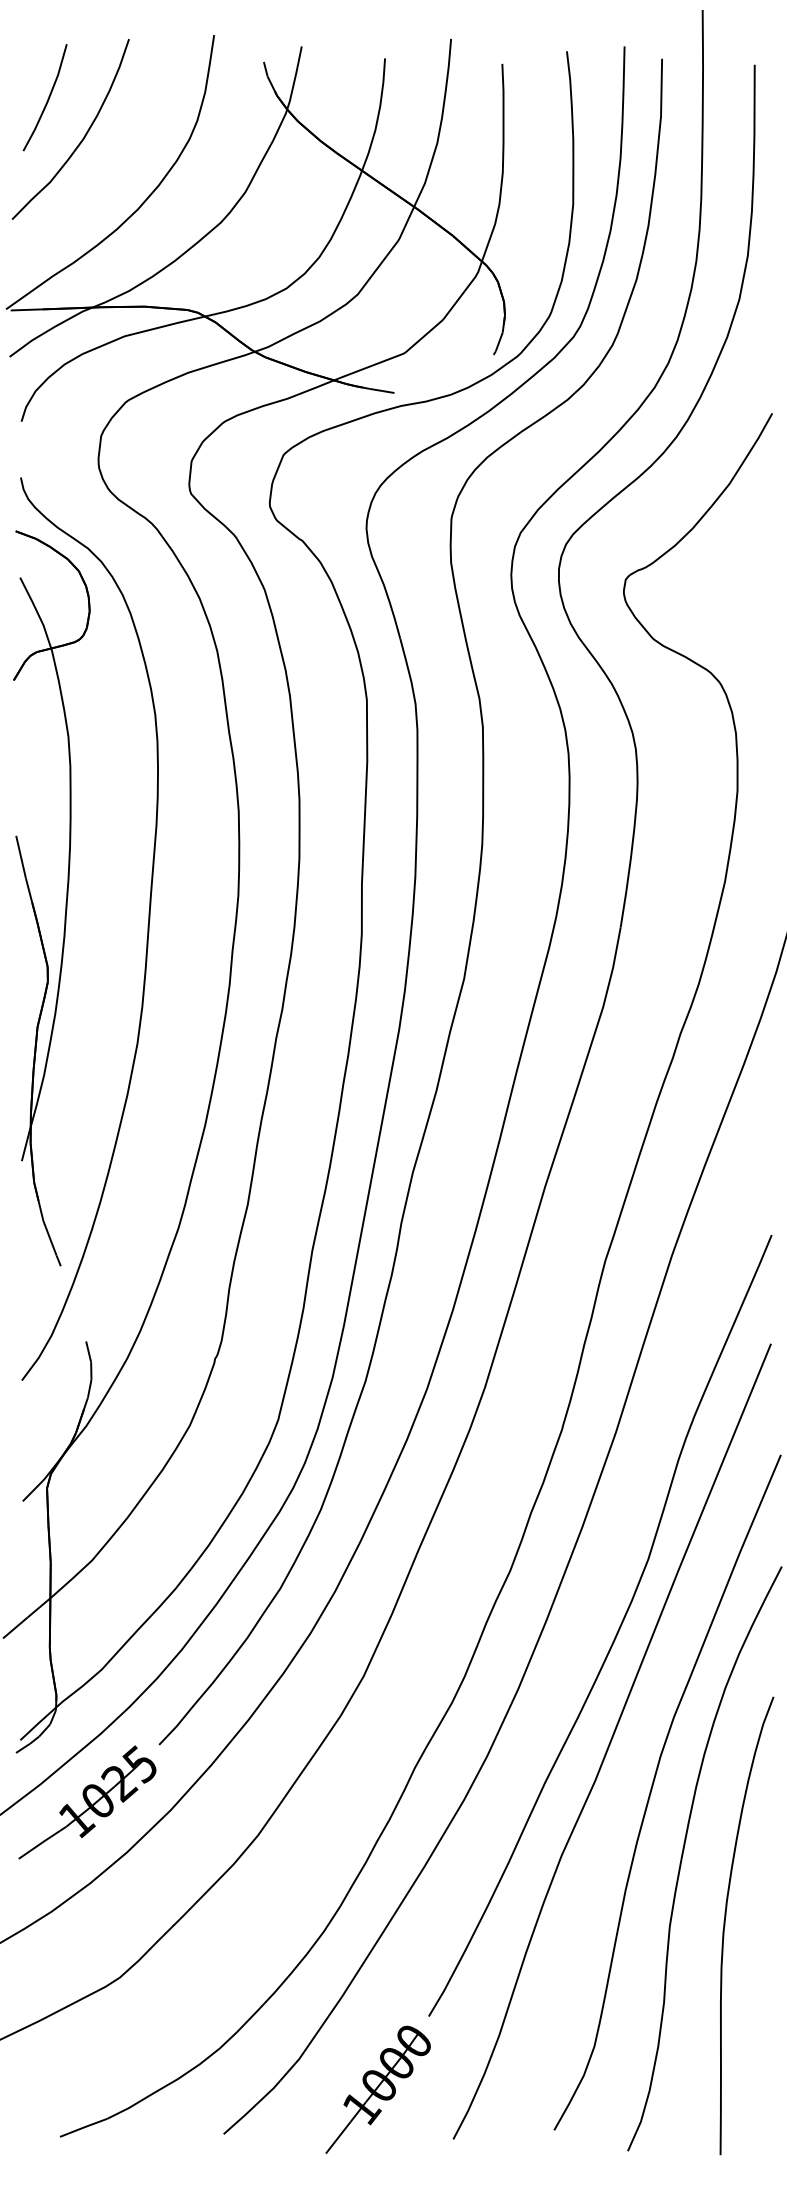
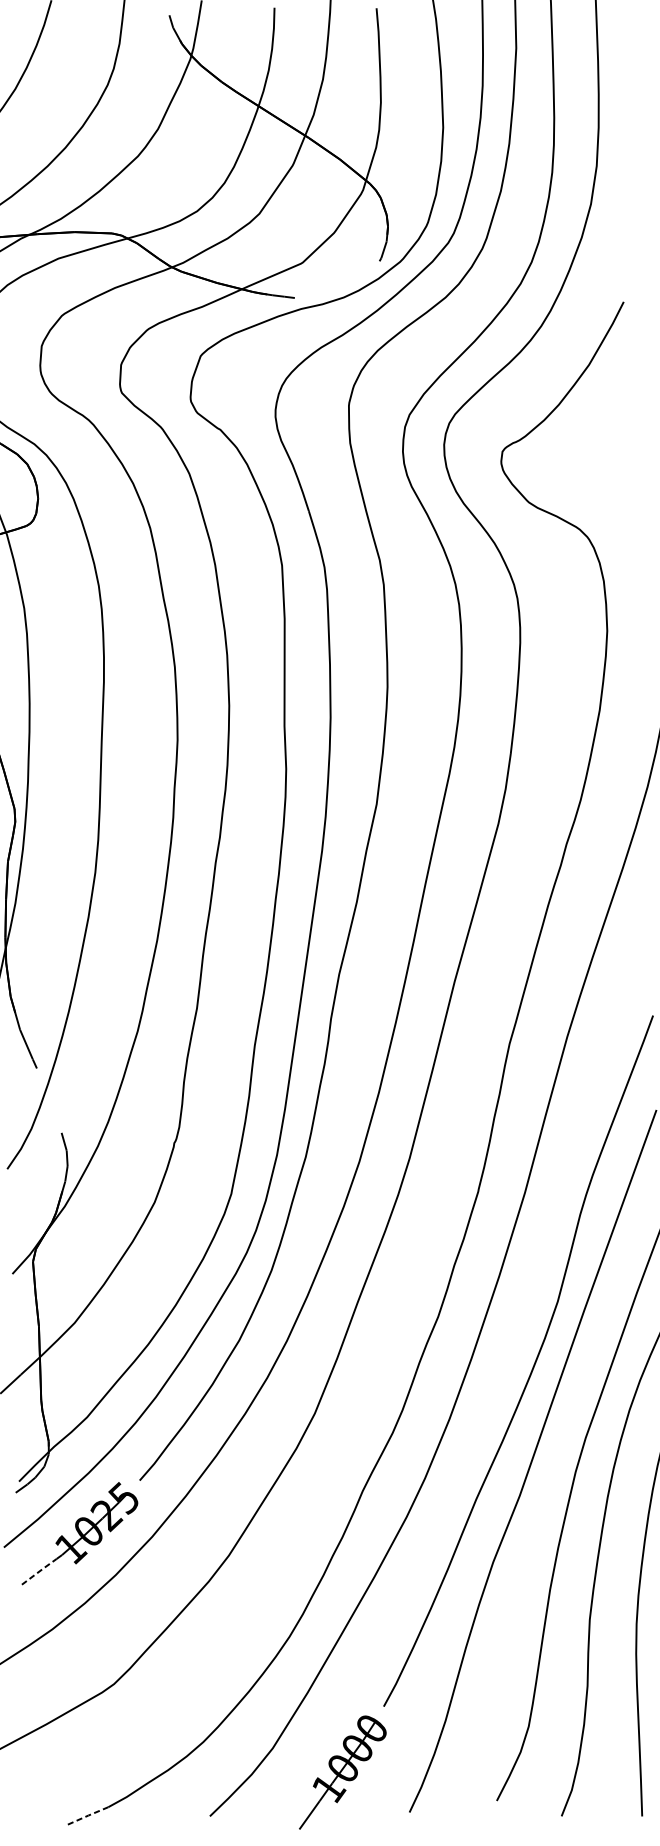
line: (39, 1844) -> (39, 1571), solid -> dashed
line: (84, 2127) -> (88, 1815), solid -> dashed

